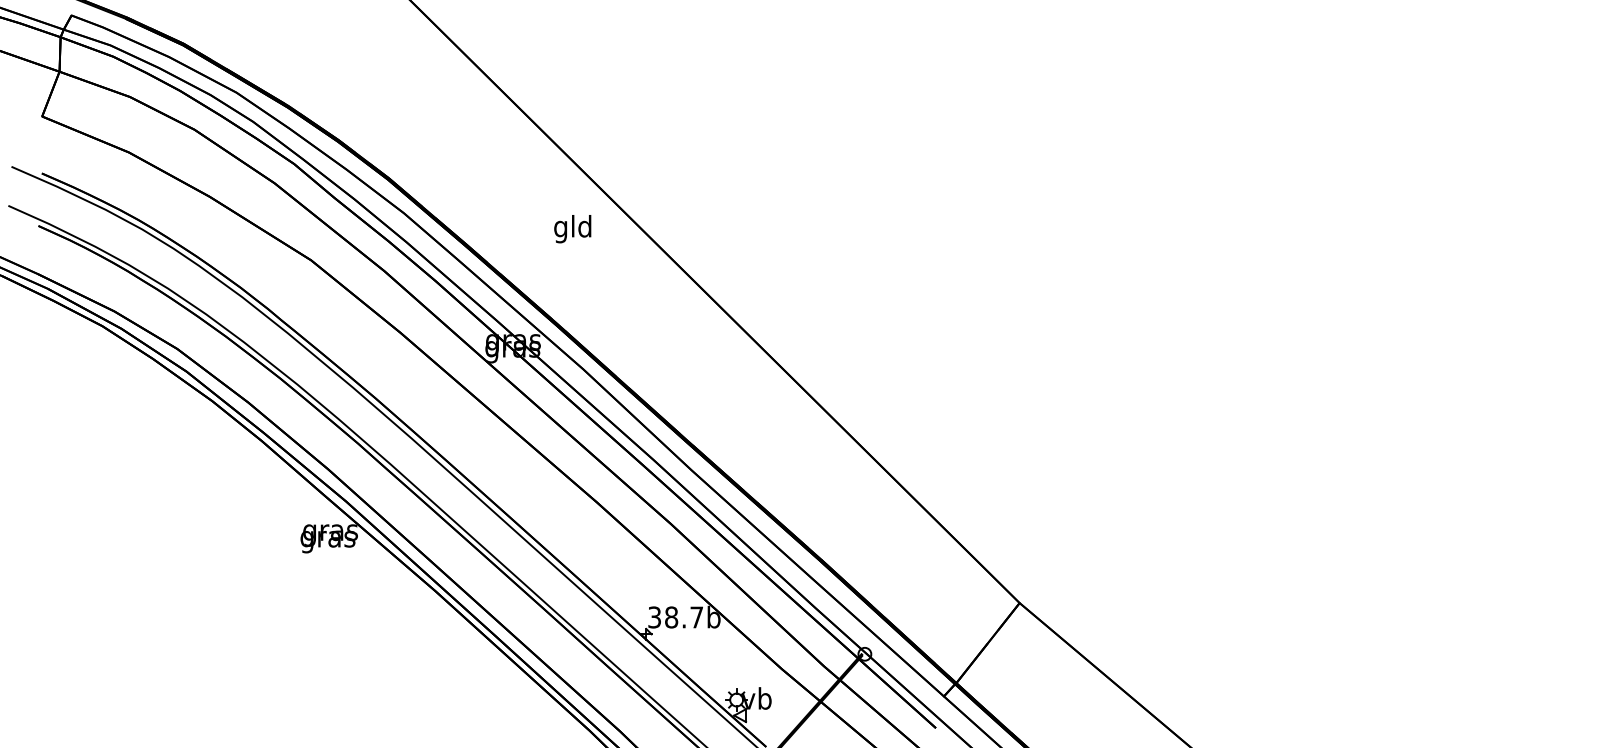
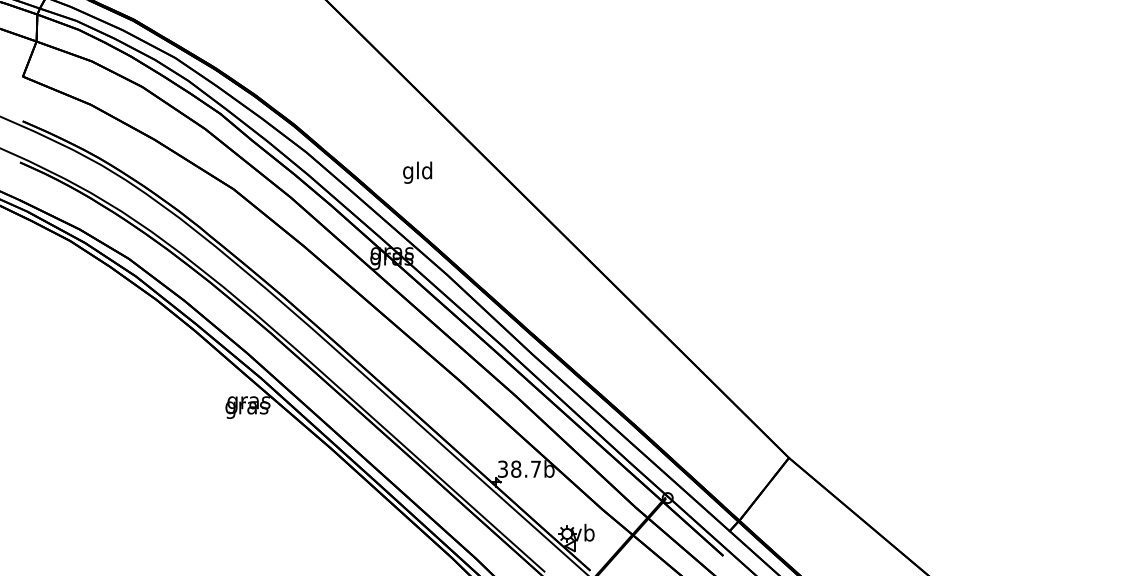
text: (572, 229) -> (417, 173), moved

